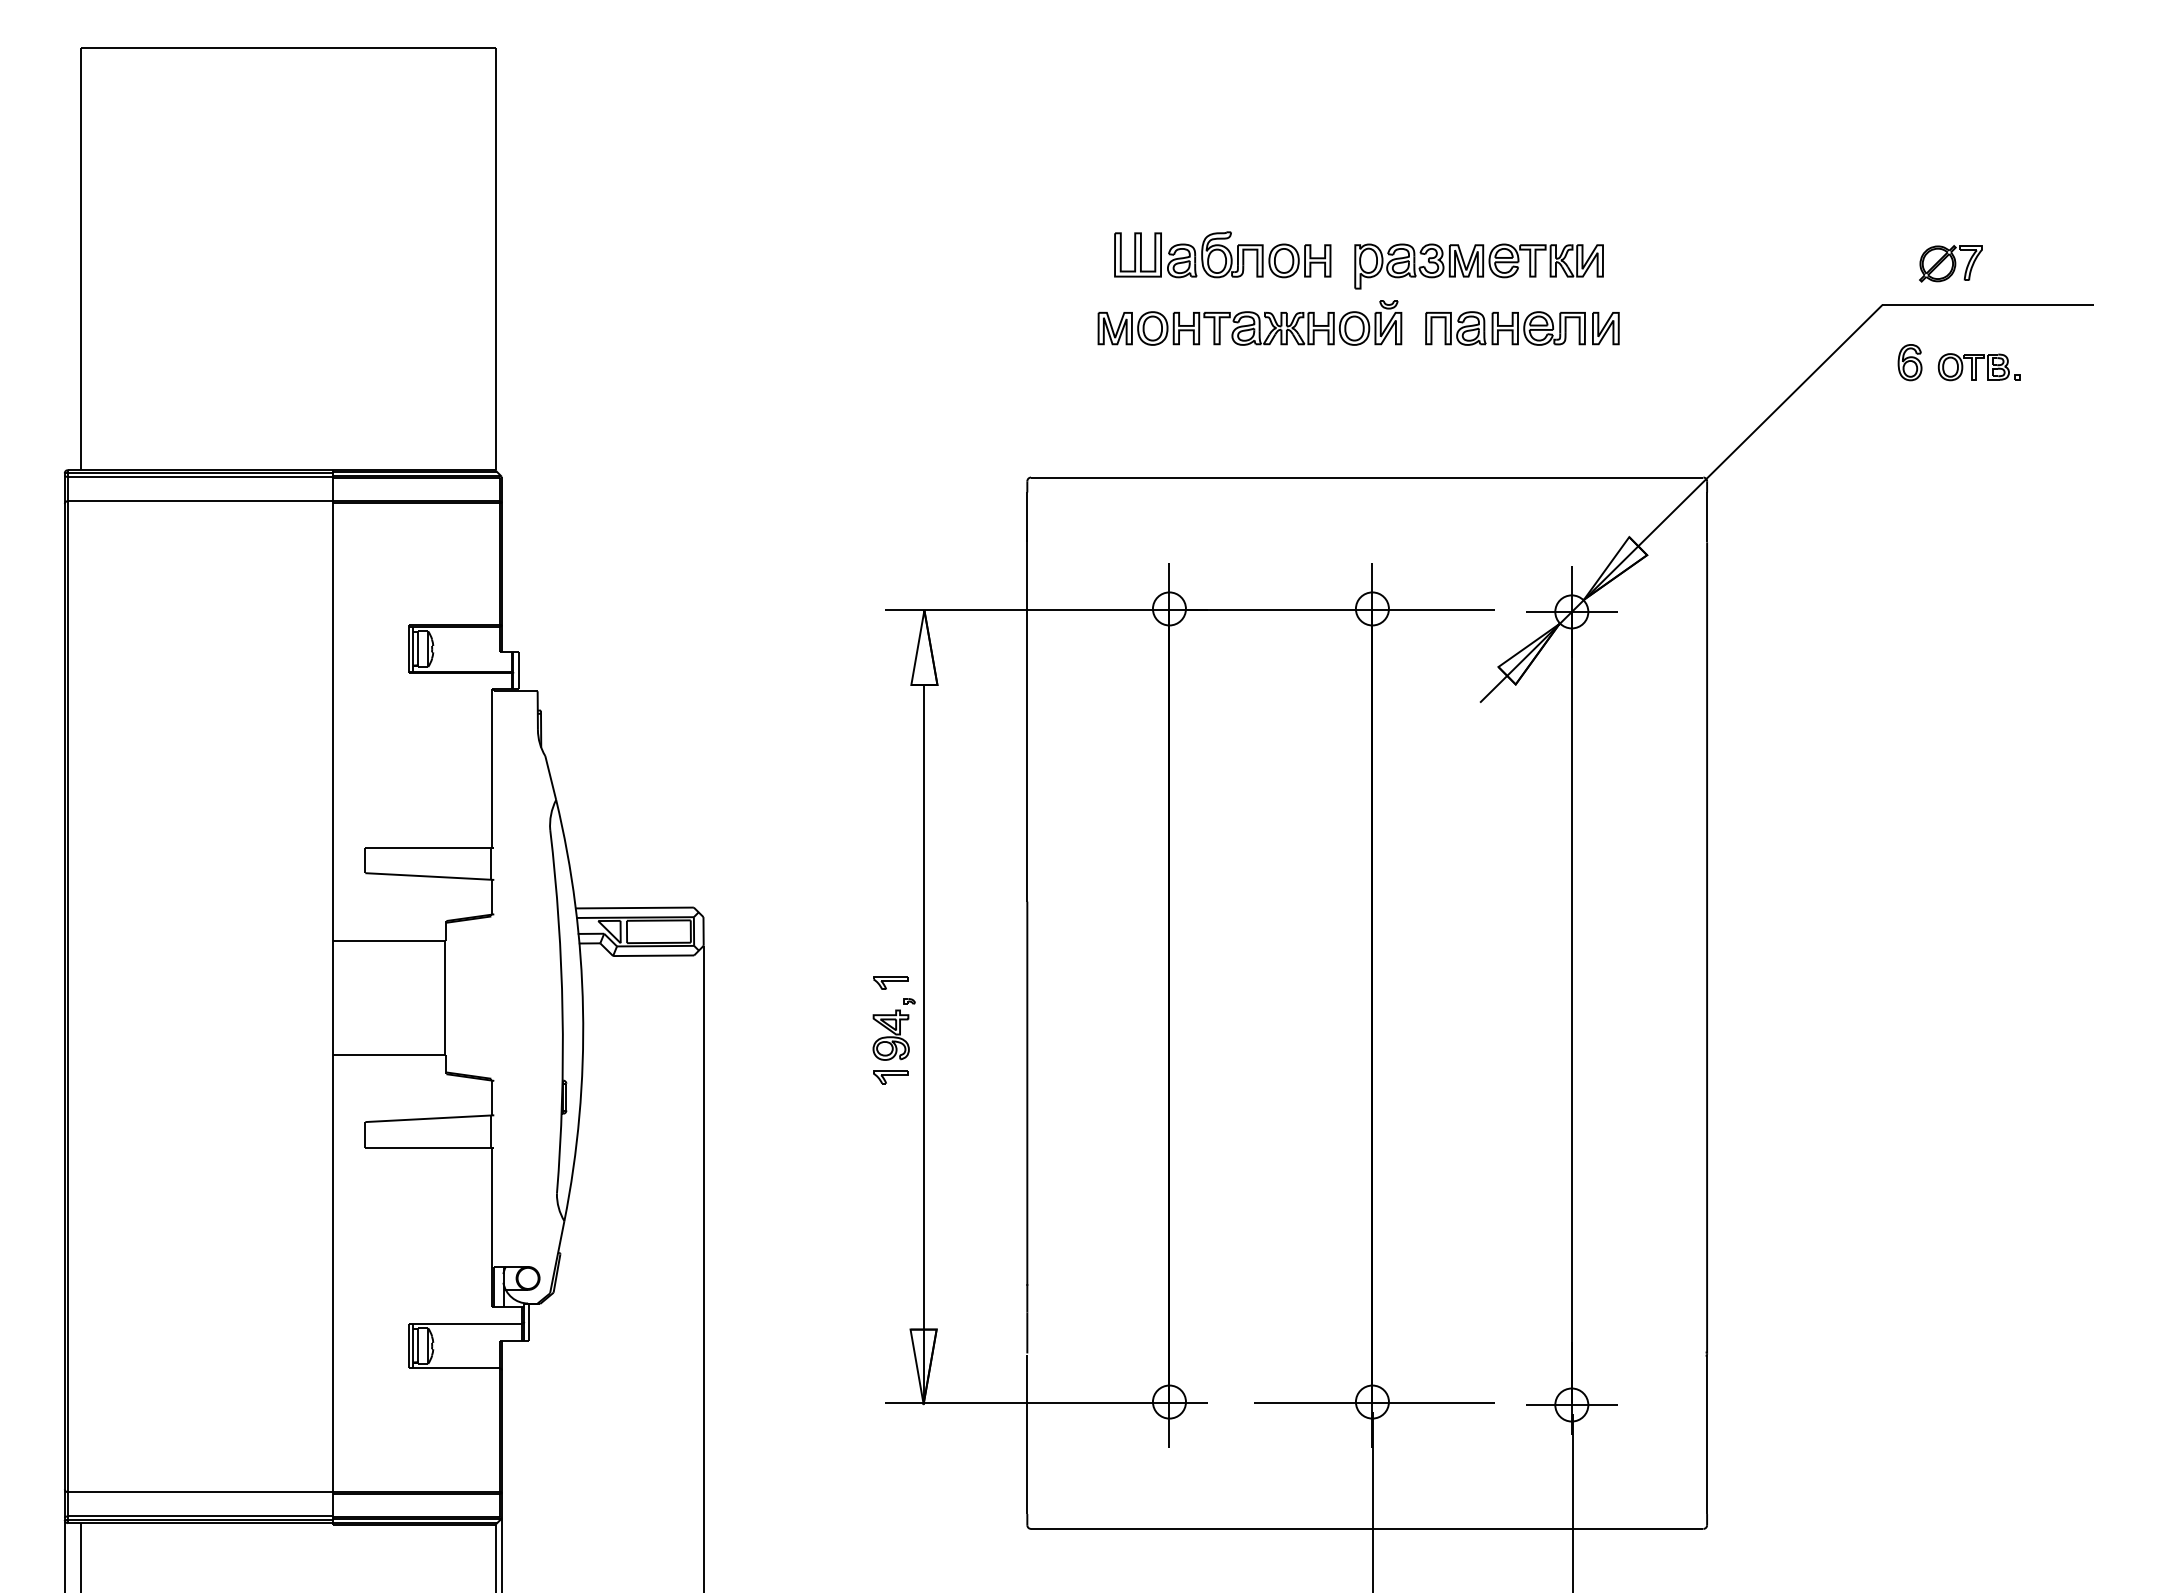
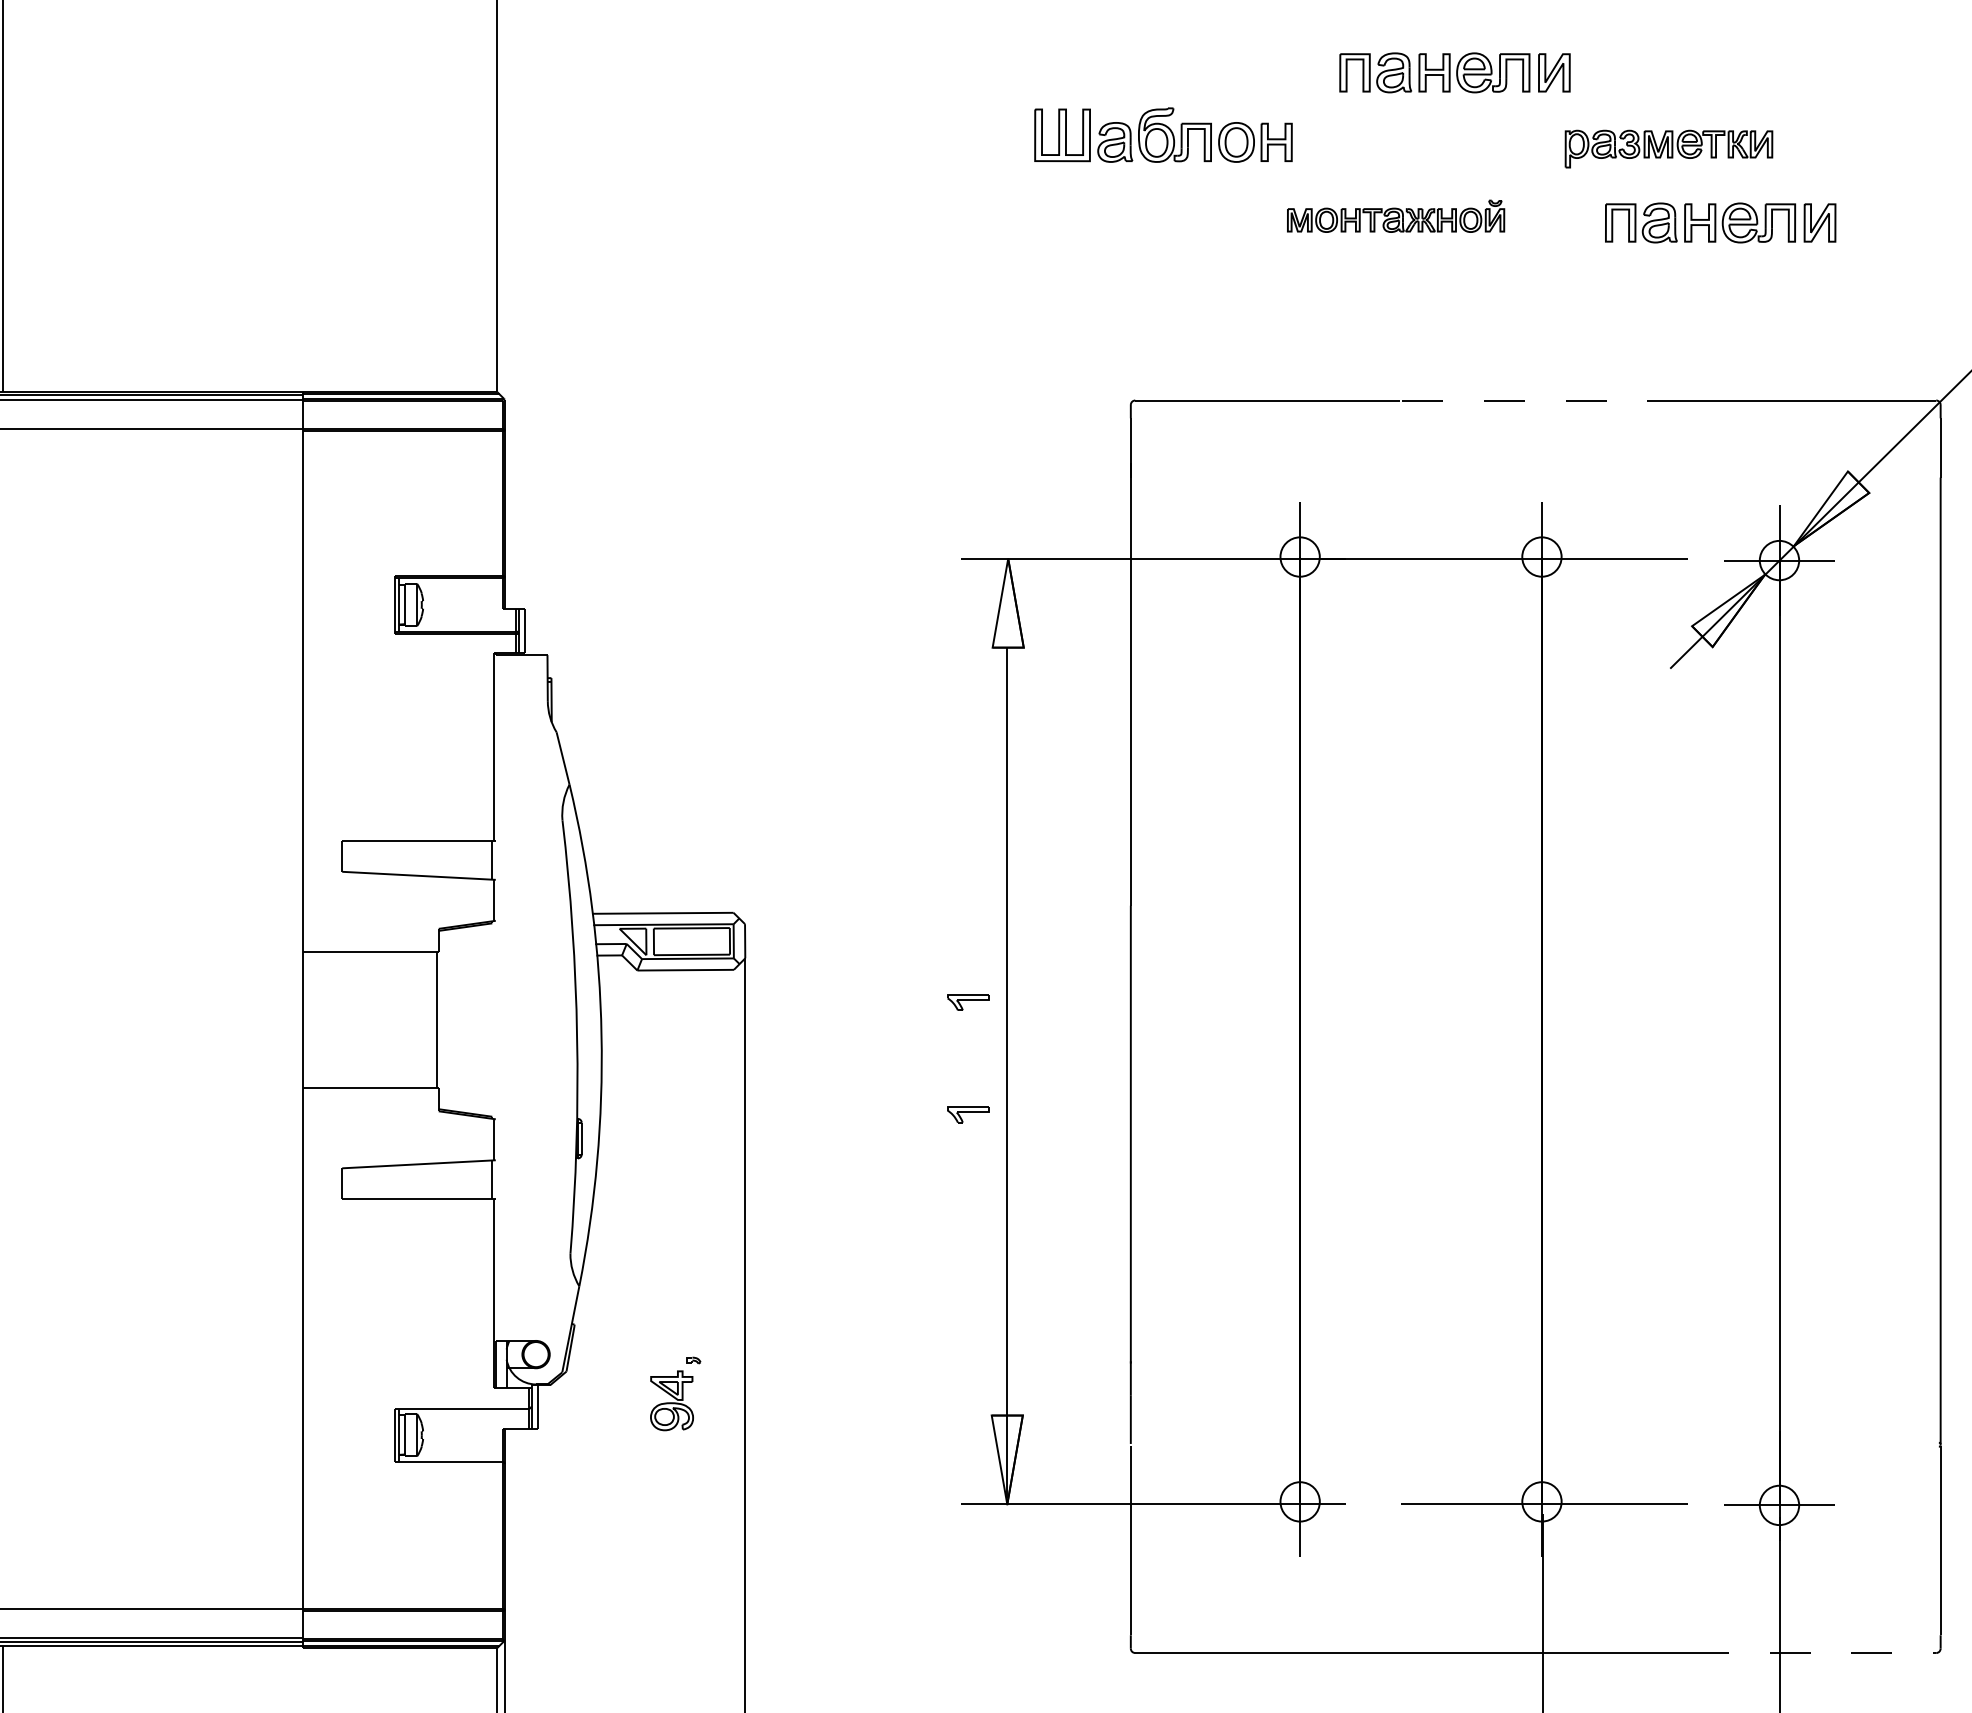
part: (1299, 202) -> (1455, 72), added
part: (1222, 254) -> (1163, 134), moved
part: (1478, 266) -> (1668, 149), size x0.7
part: (1249, 322) -> (1395, 215), size x0.6
line: (1374, 477) -> (1544, 400), solid -> dashed
part: (893, 1029) -> (674, 1393), moved
line: (1599, 1528) -> (1812, 1652), solid -> dashed

